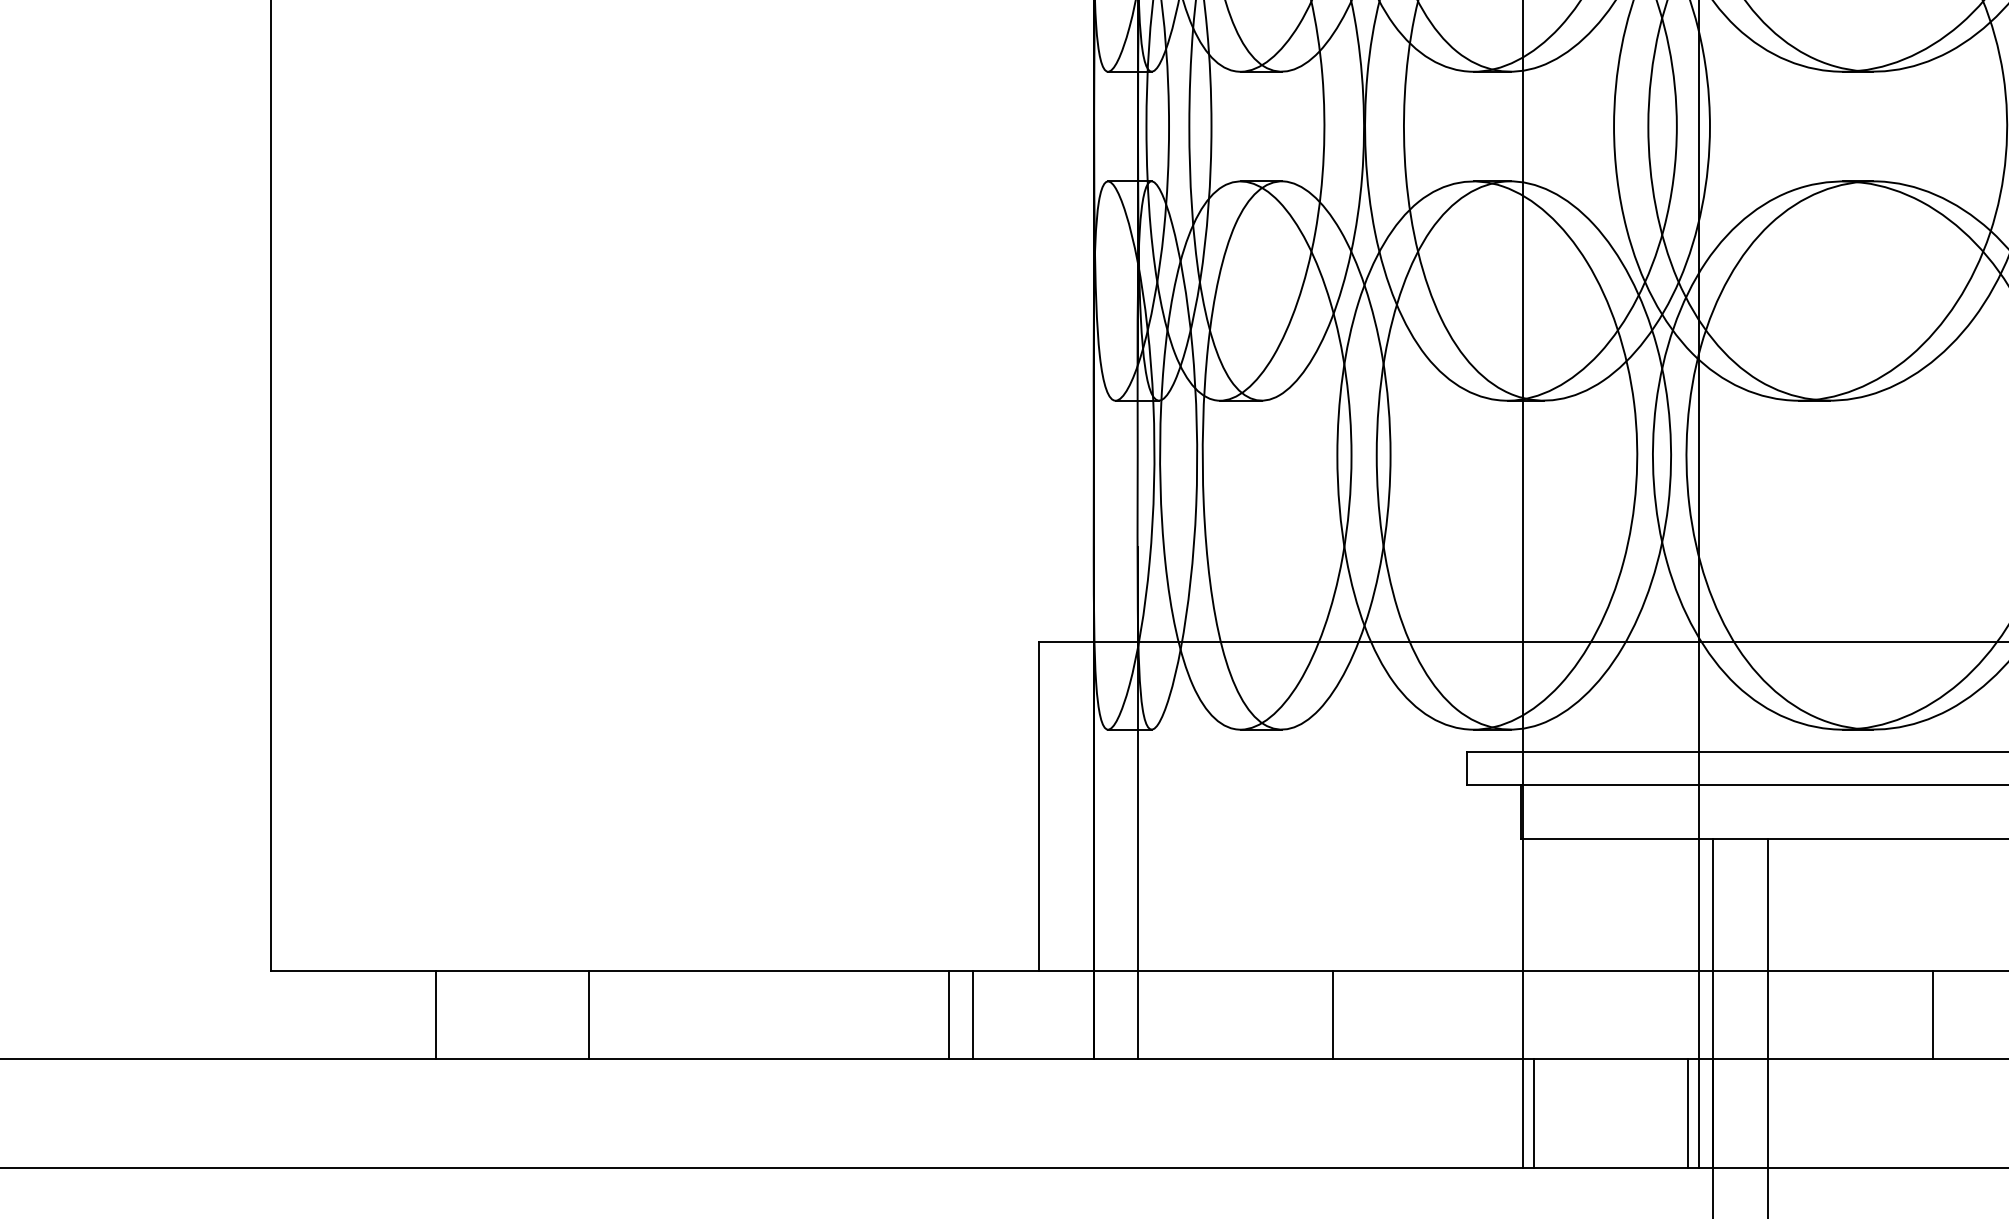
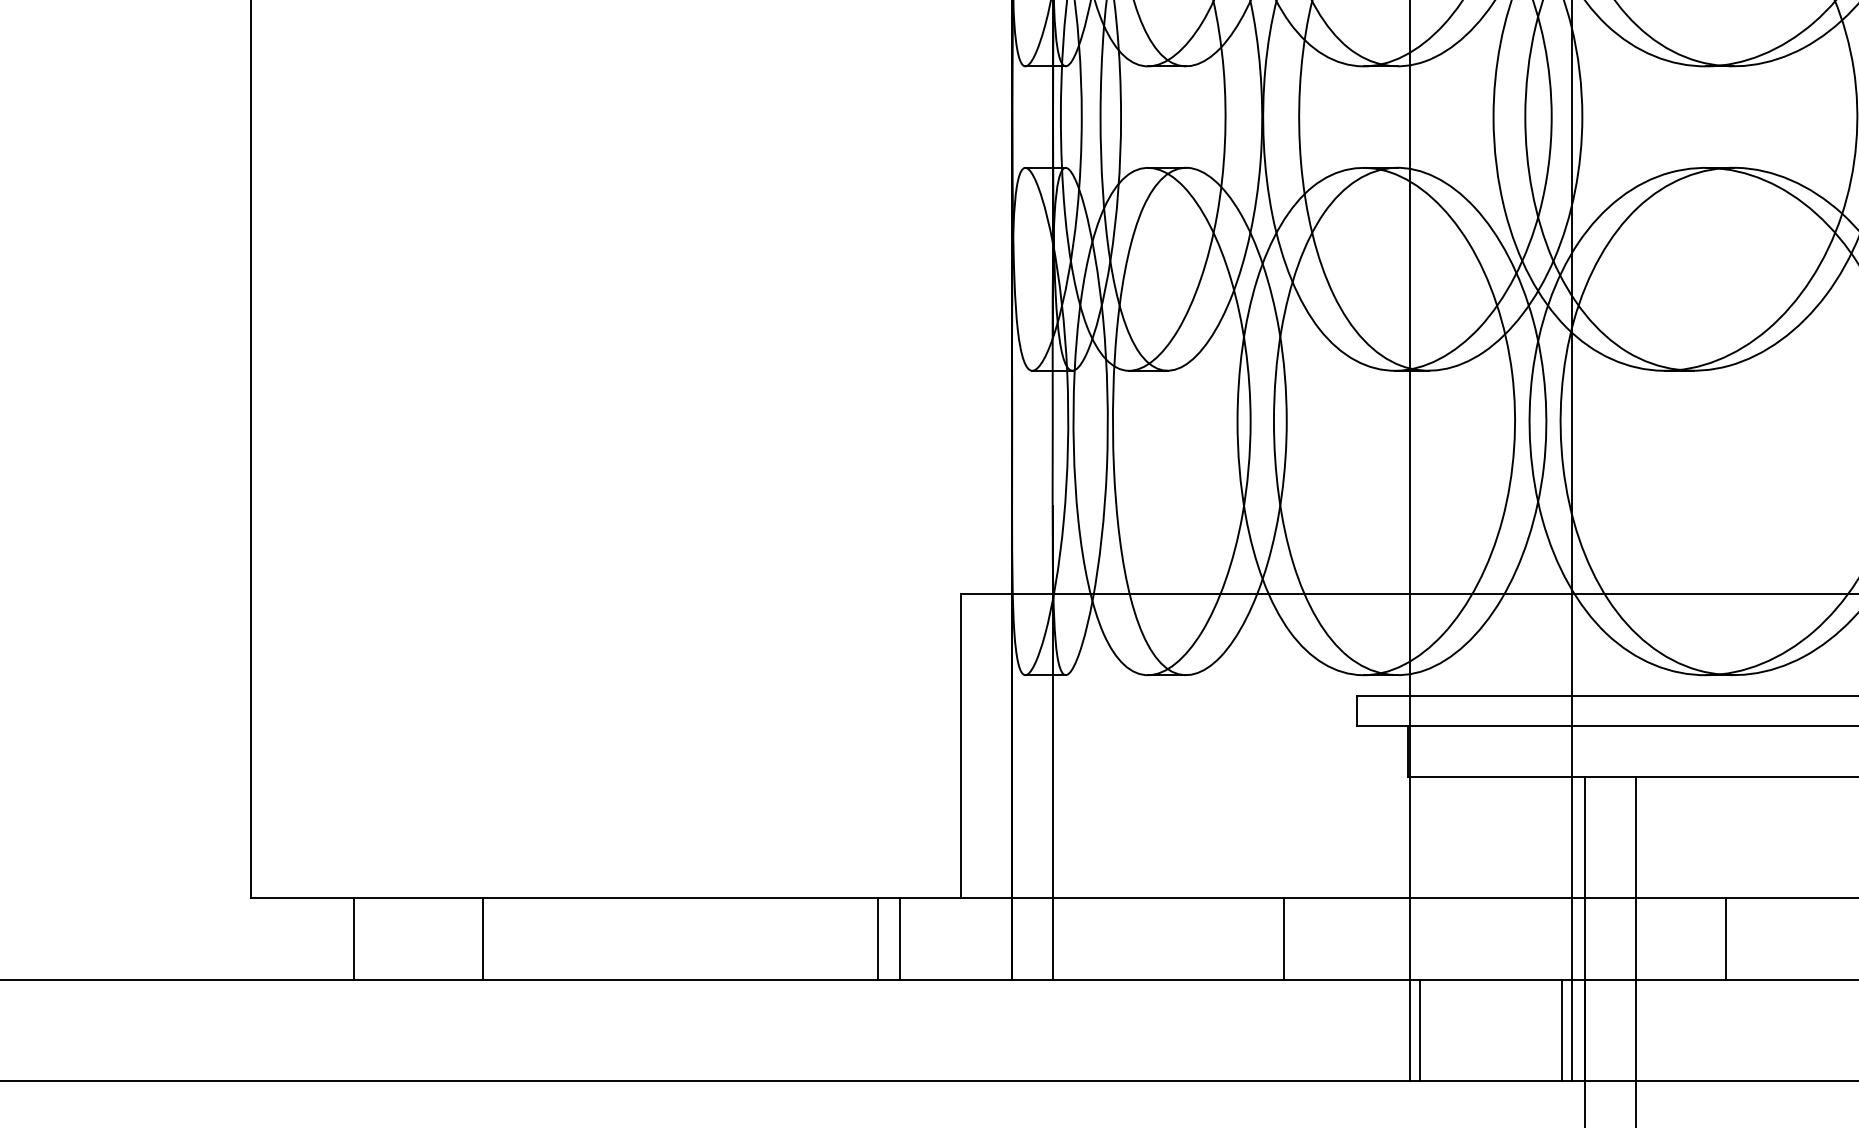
line: (435, 1014) -> (353, 938), moved
line: (589, 1014) -> (483, 938), moved
line: (1333, 1014) -> (1284, 938), moved
line: (1932, 1014) -> (1726, 938), moved

